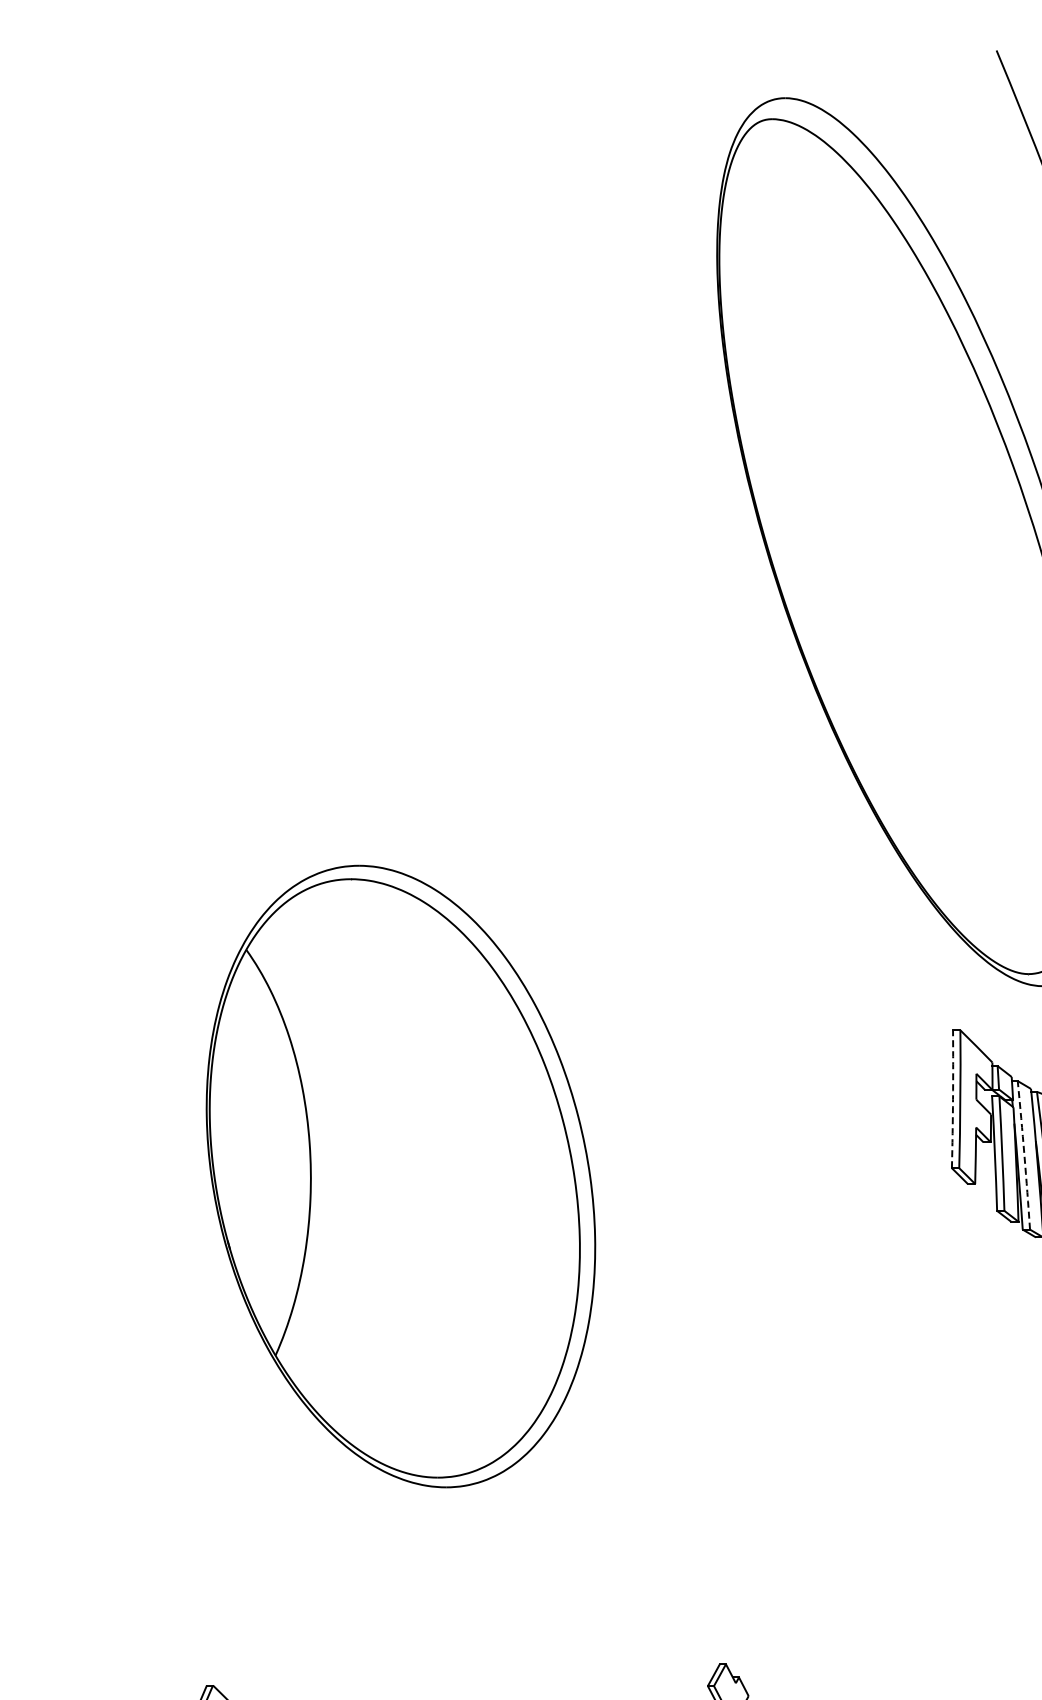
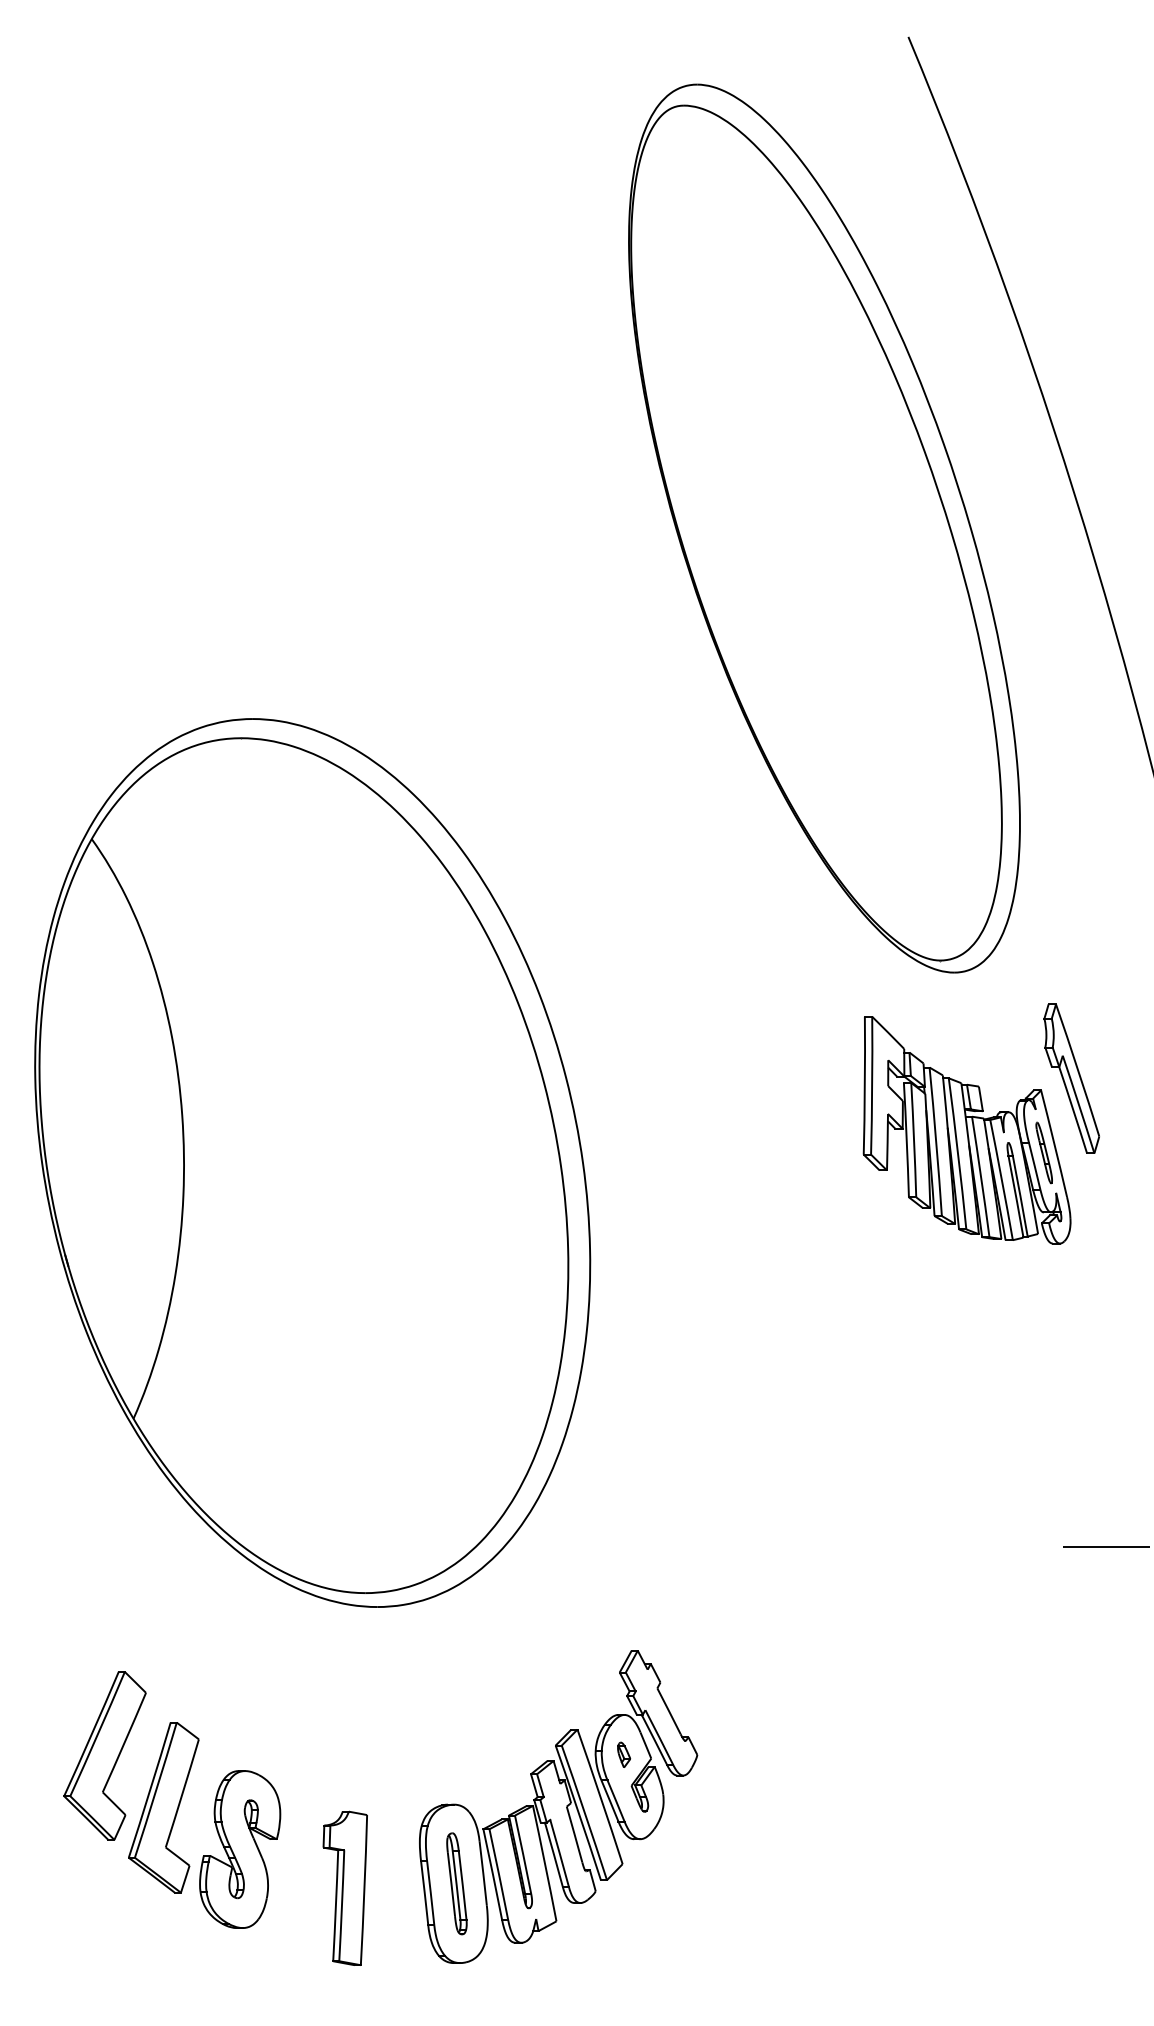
arc: (952, 1099) -> (864, 1085), dashed -> solid
arc: (1024, 1155) -> (936, 1141), dashed -> solid
part: (400, 1176) -> (312, 1162), size x1.43

